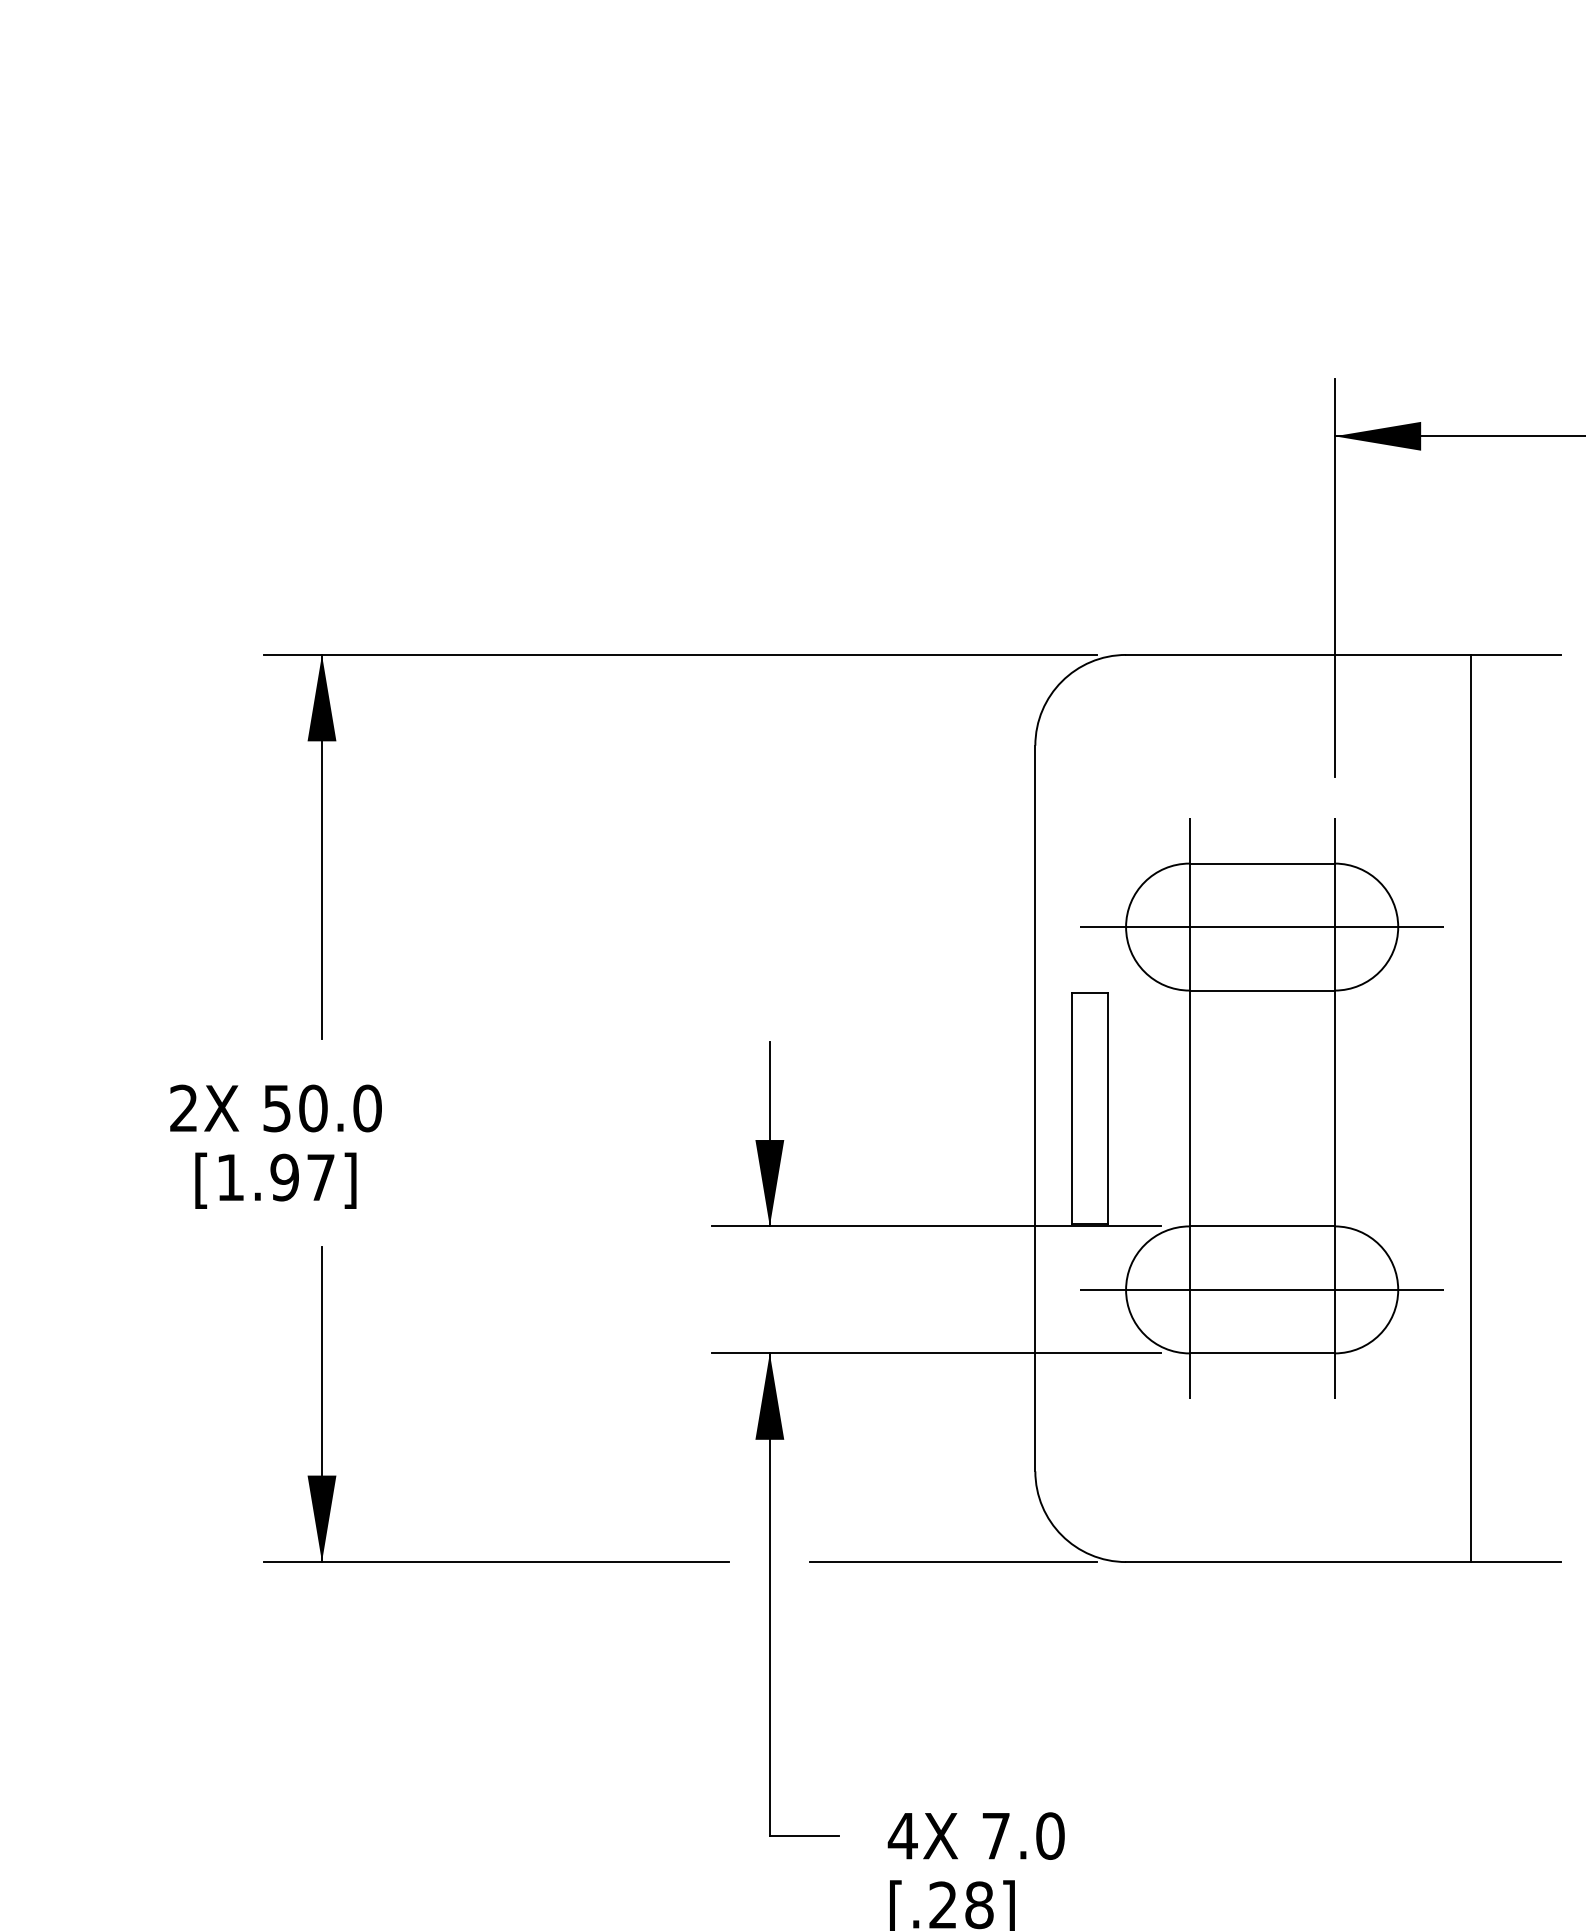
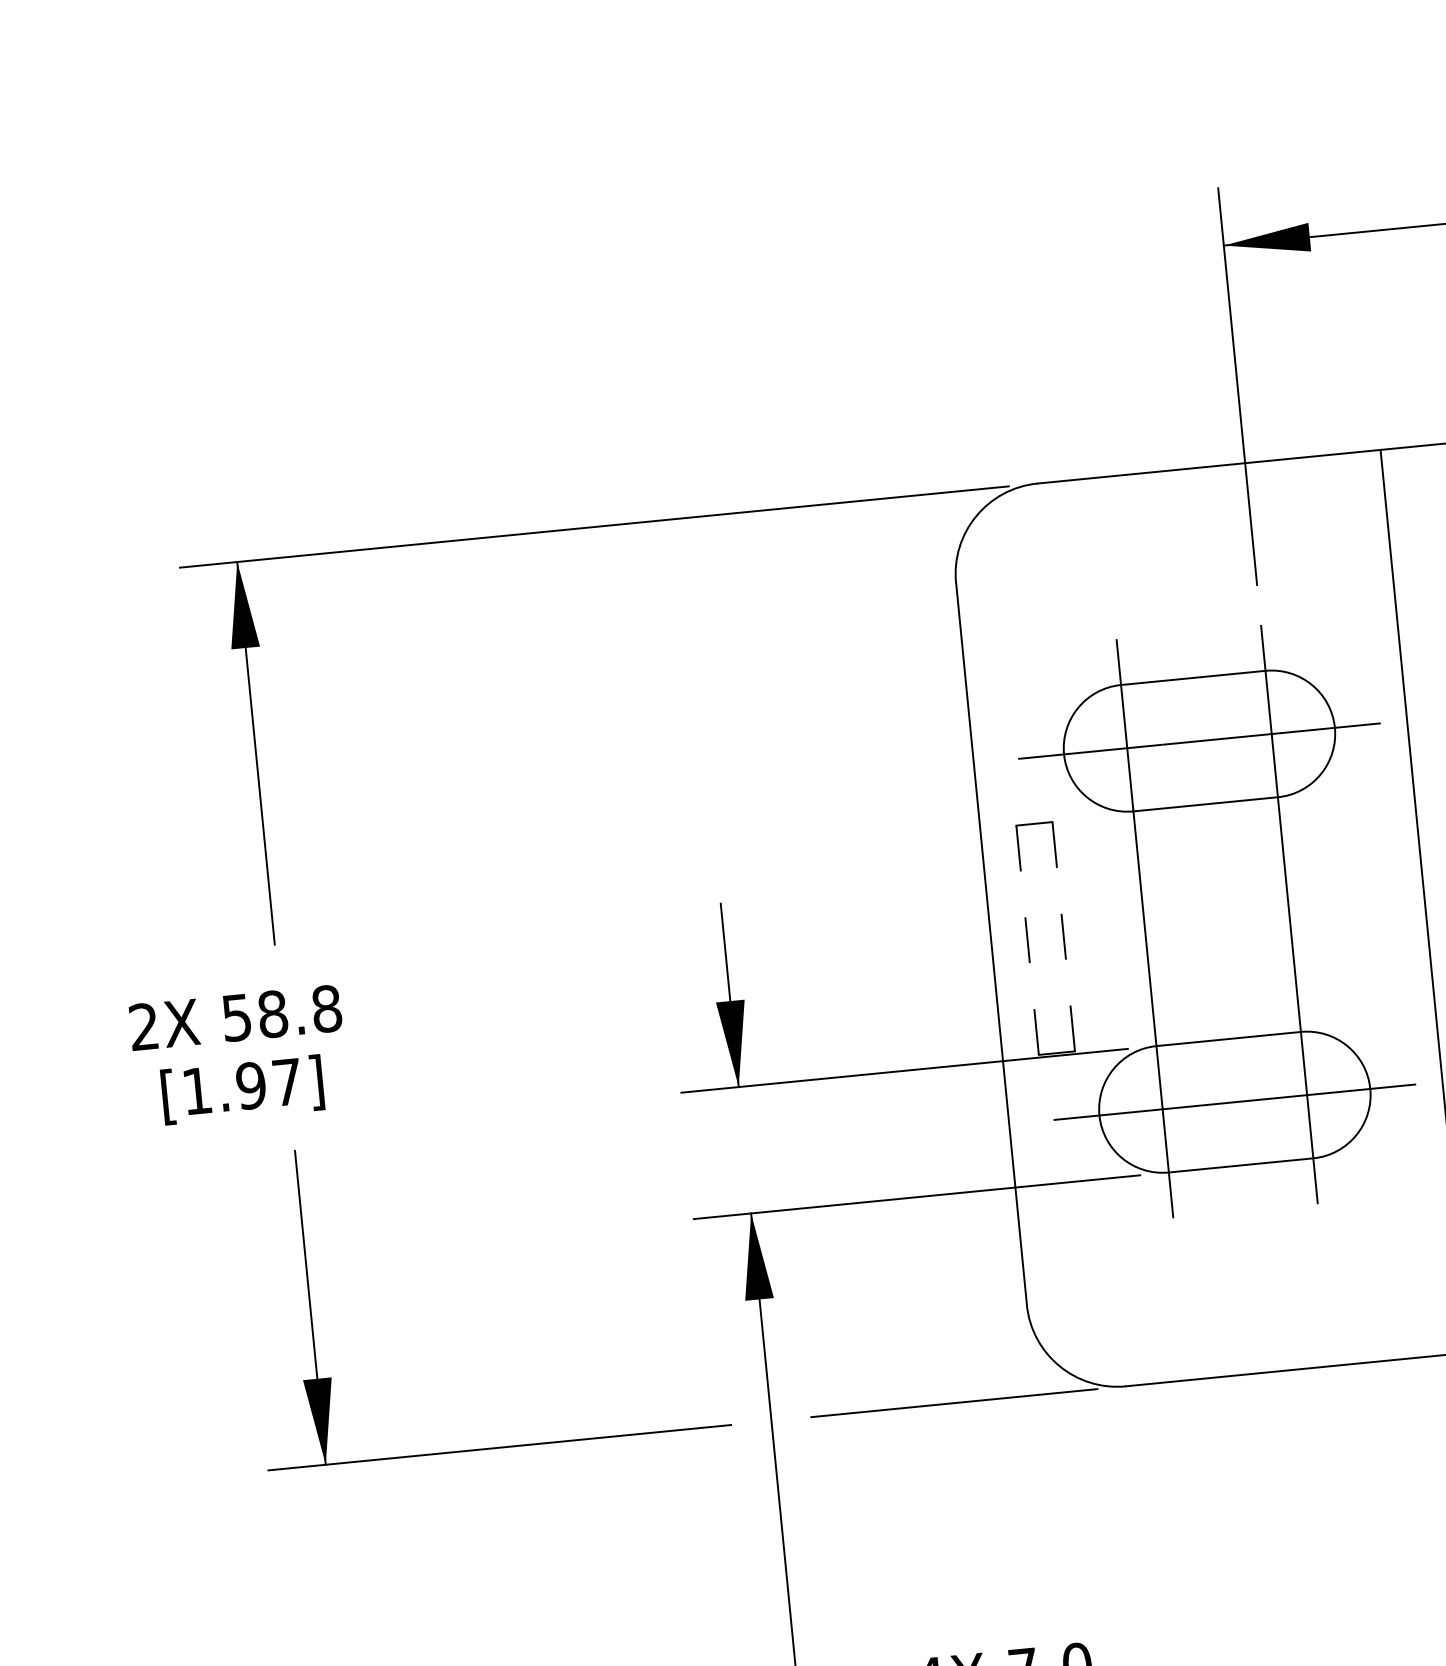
text: (340, 1108) -> (299, 1011), 50.0 -> 58.8
line: (1071, 1108) -> (1027, 940), solid -> dashed
line: (1107, 1109) -> (1063, 937), solid -> dashed

